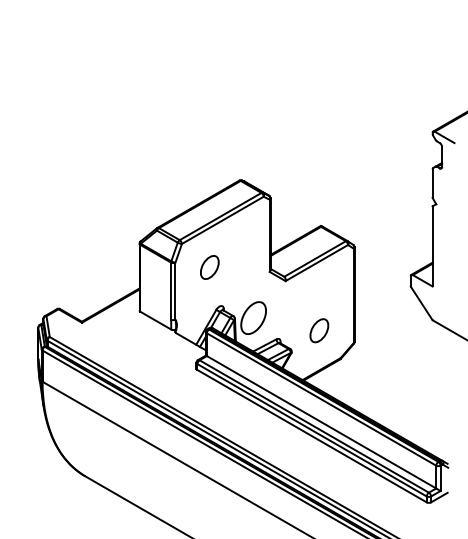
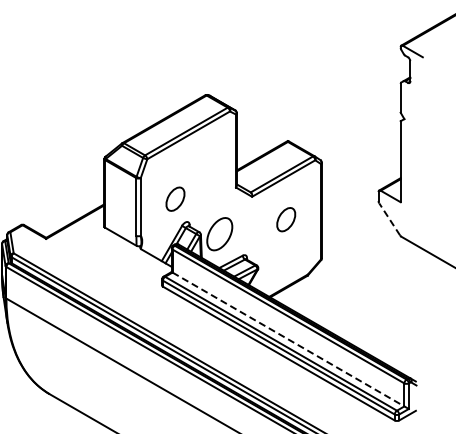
part: (209, 267) -> (175, 199), moved
line: (421, 303) -> (389, 219), solid -> dashed
part: (319, 330) -> (286, 219), moved
line: (322, 422) -> (289, 339), solid -> dashed

